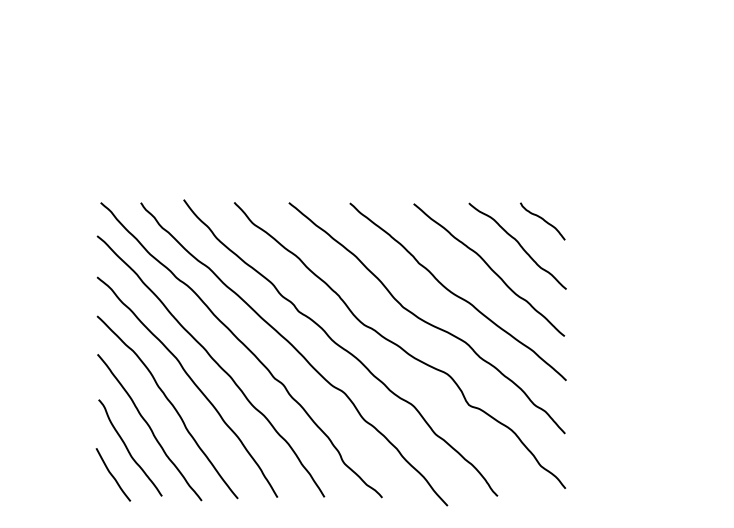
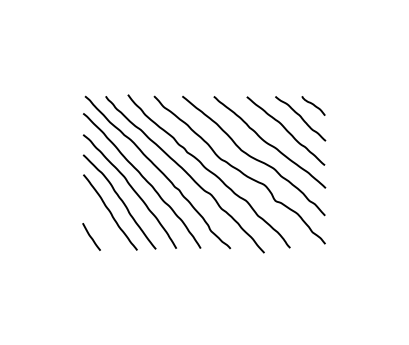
curve: (128, 446) -> (99, 222), removed

